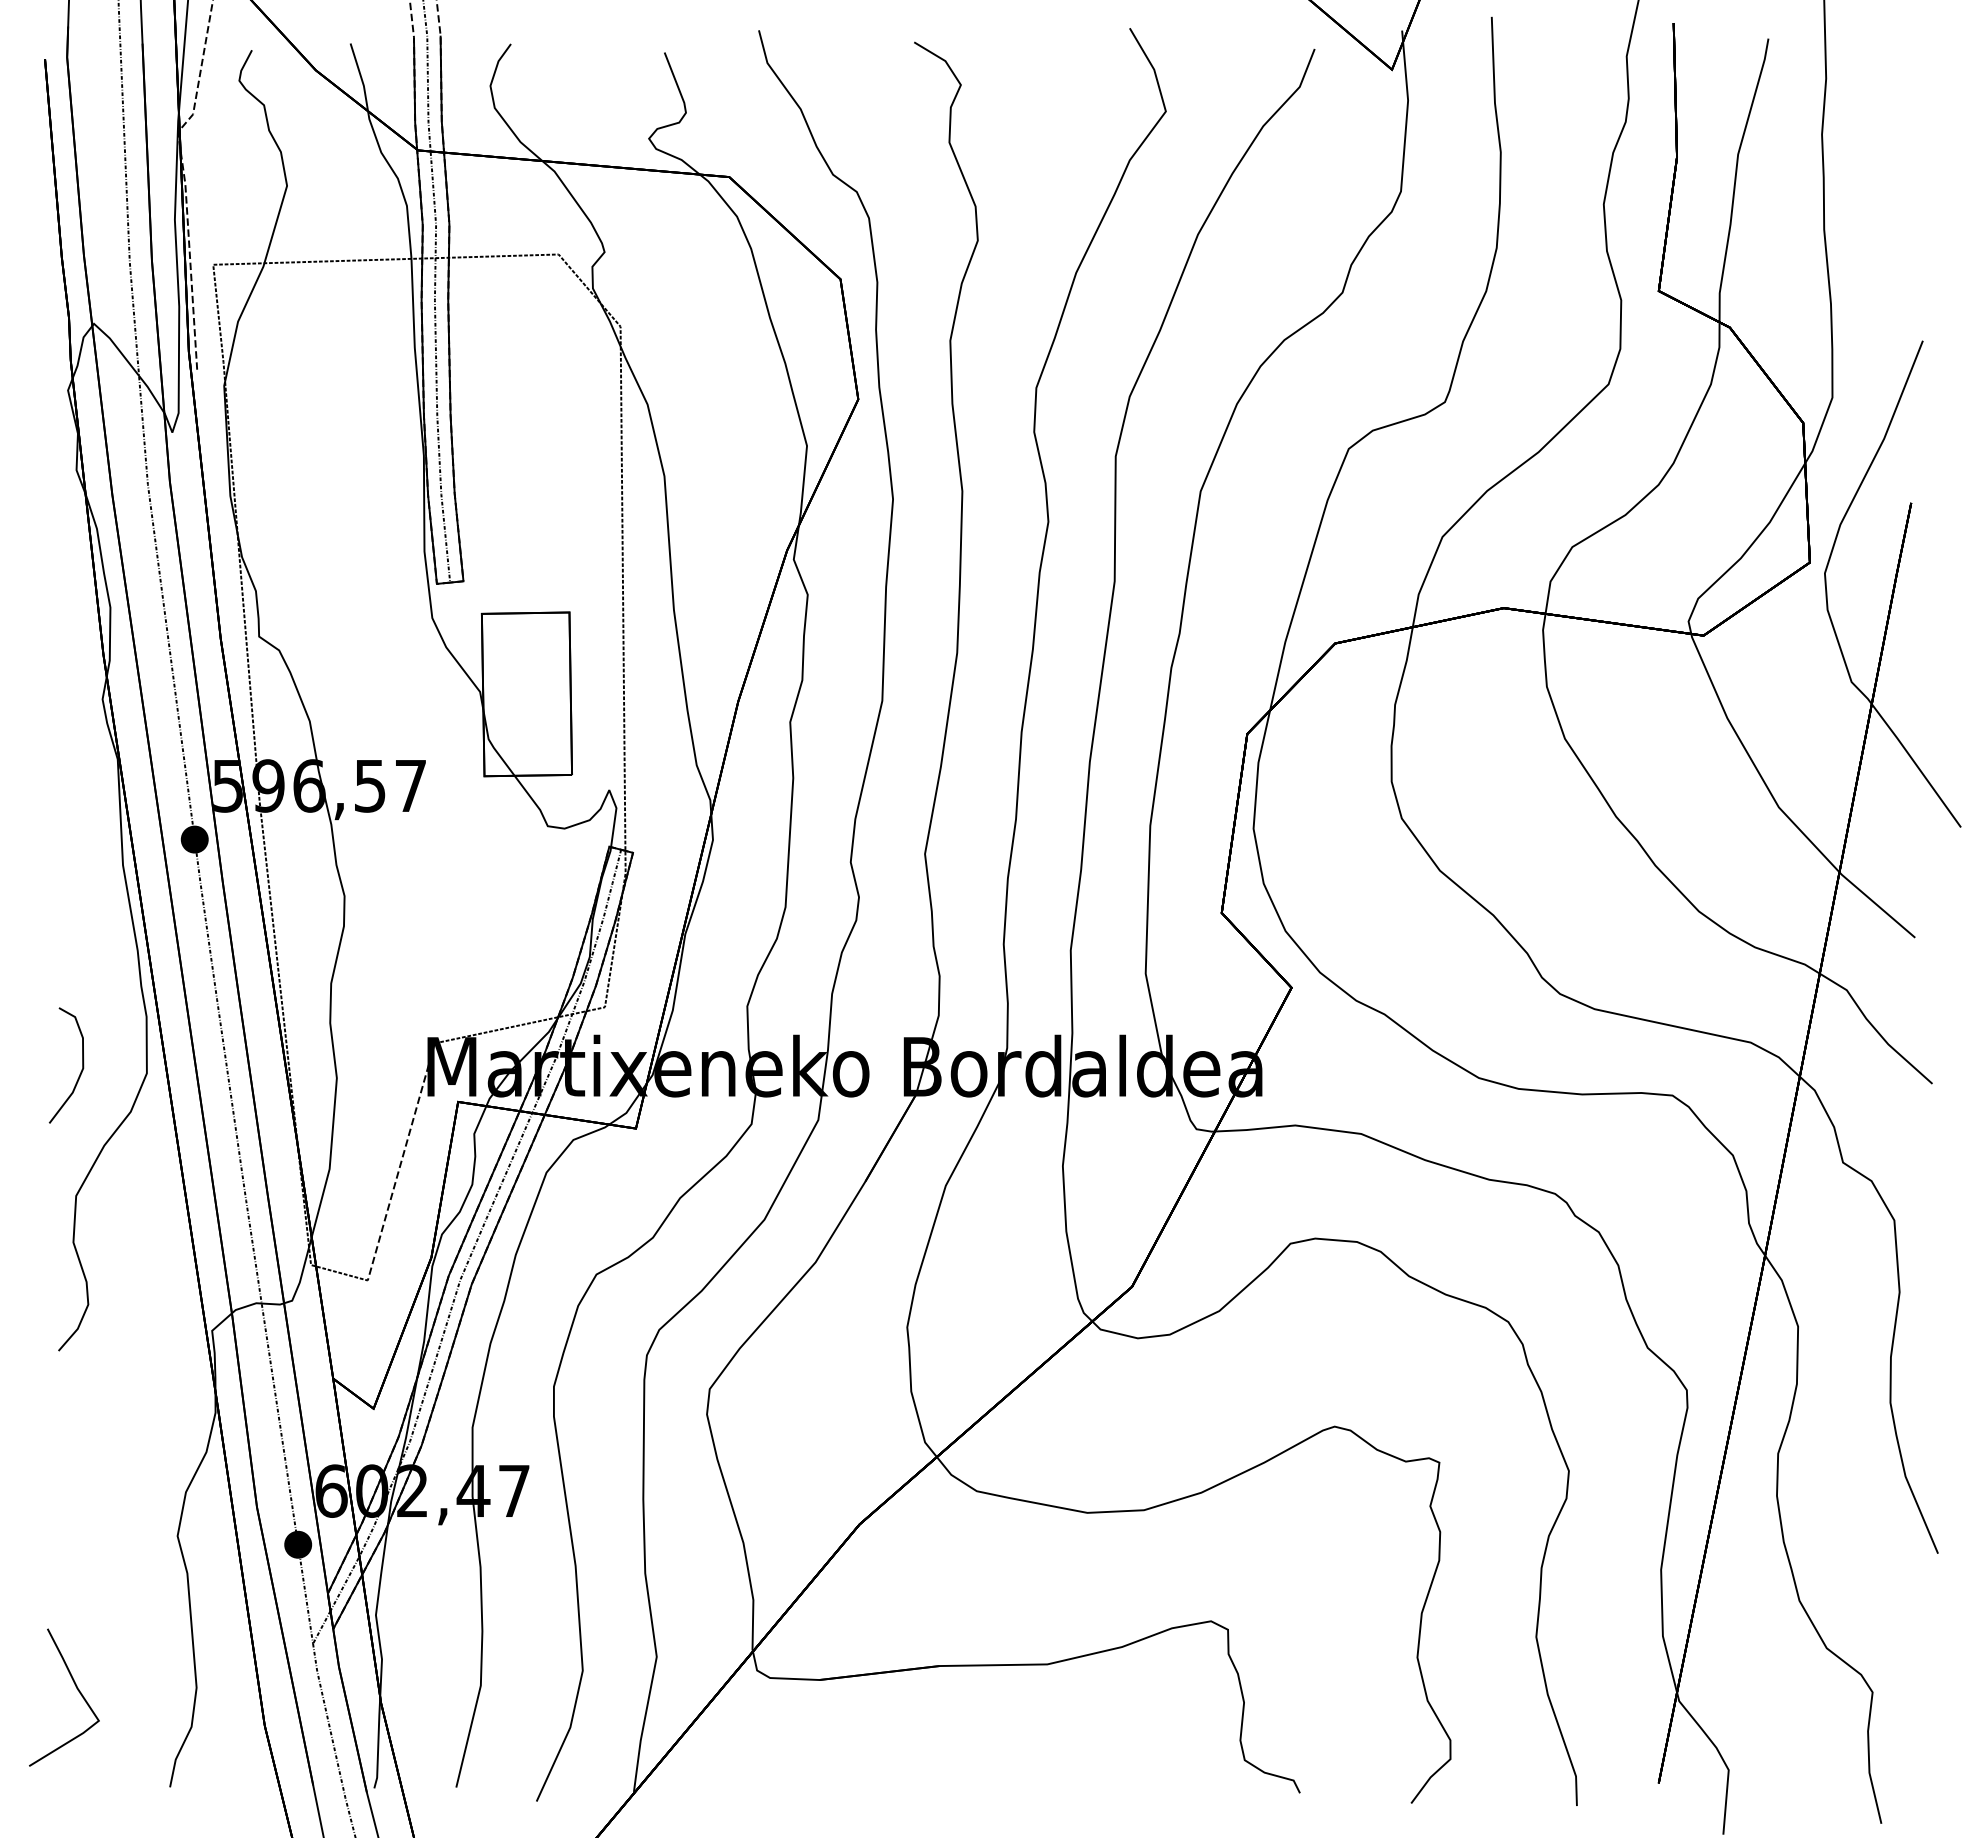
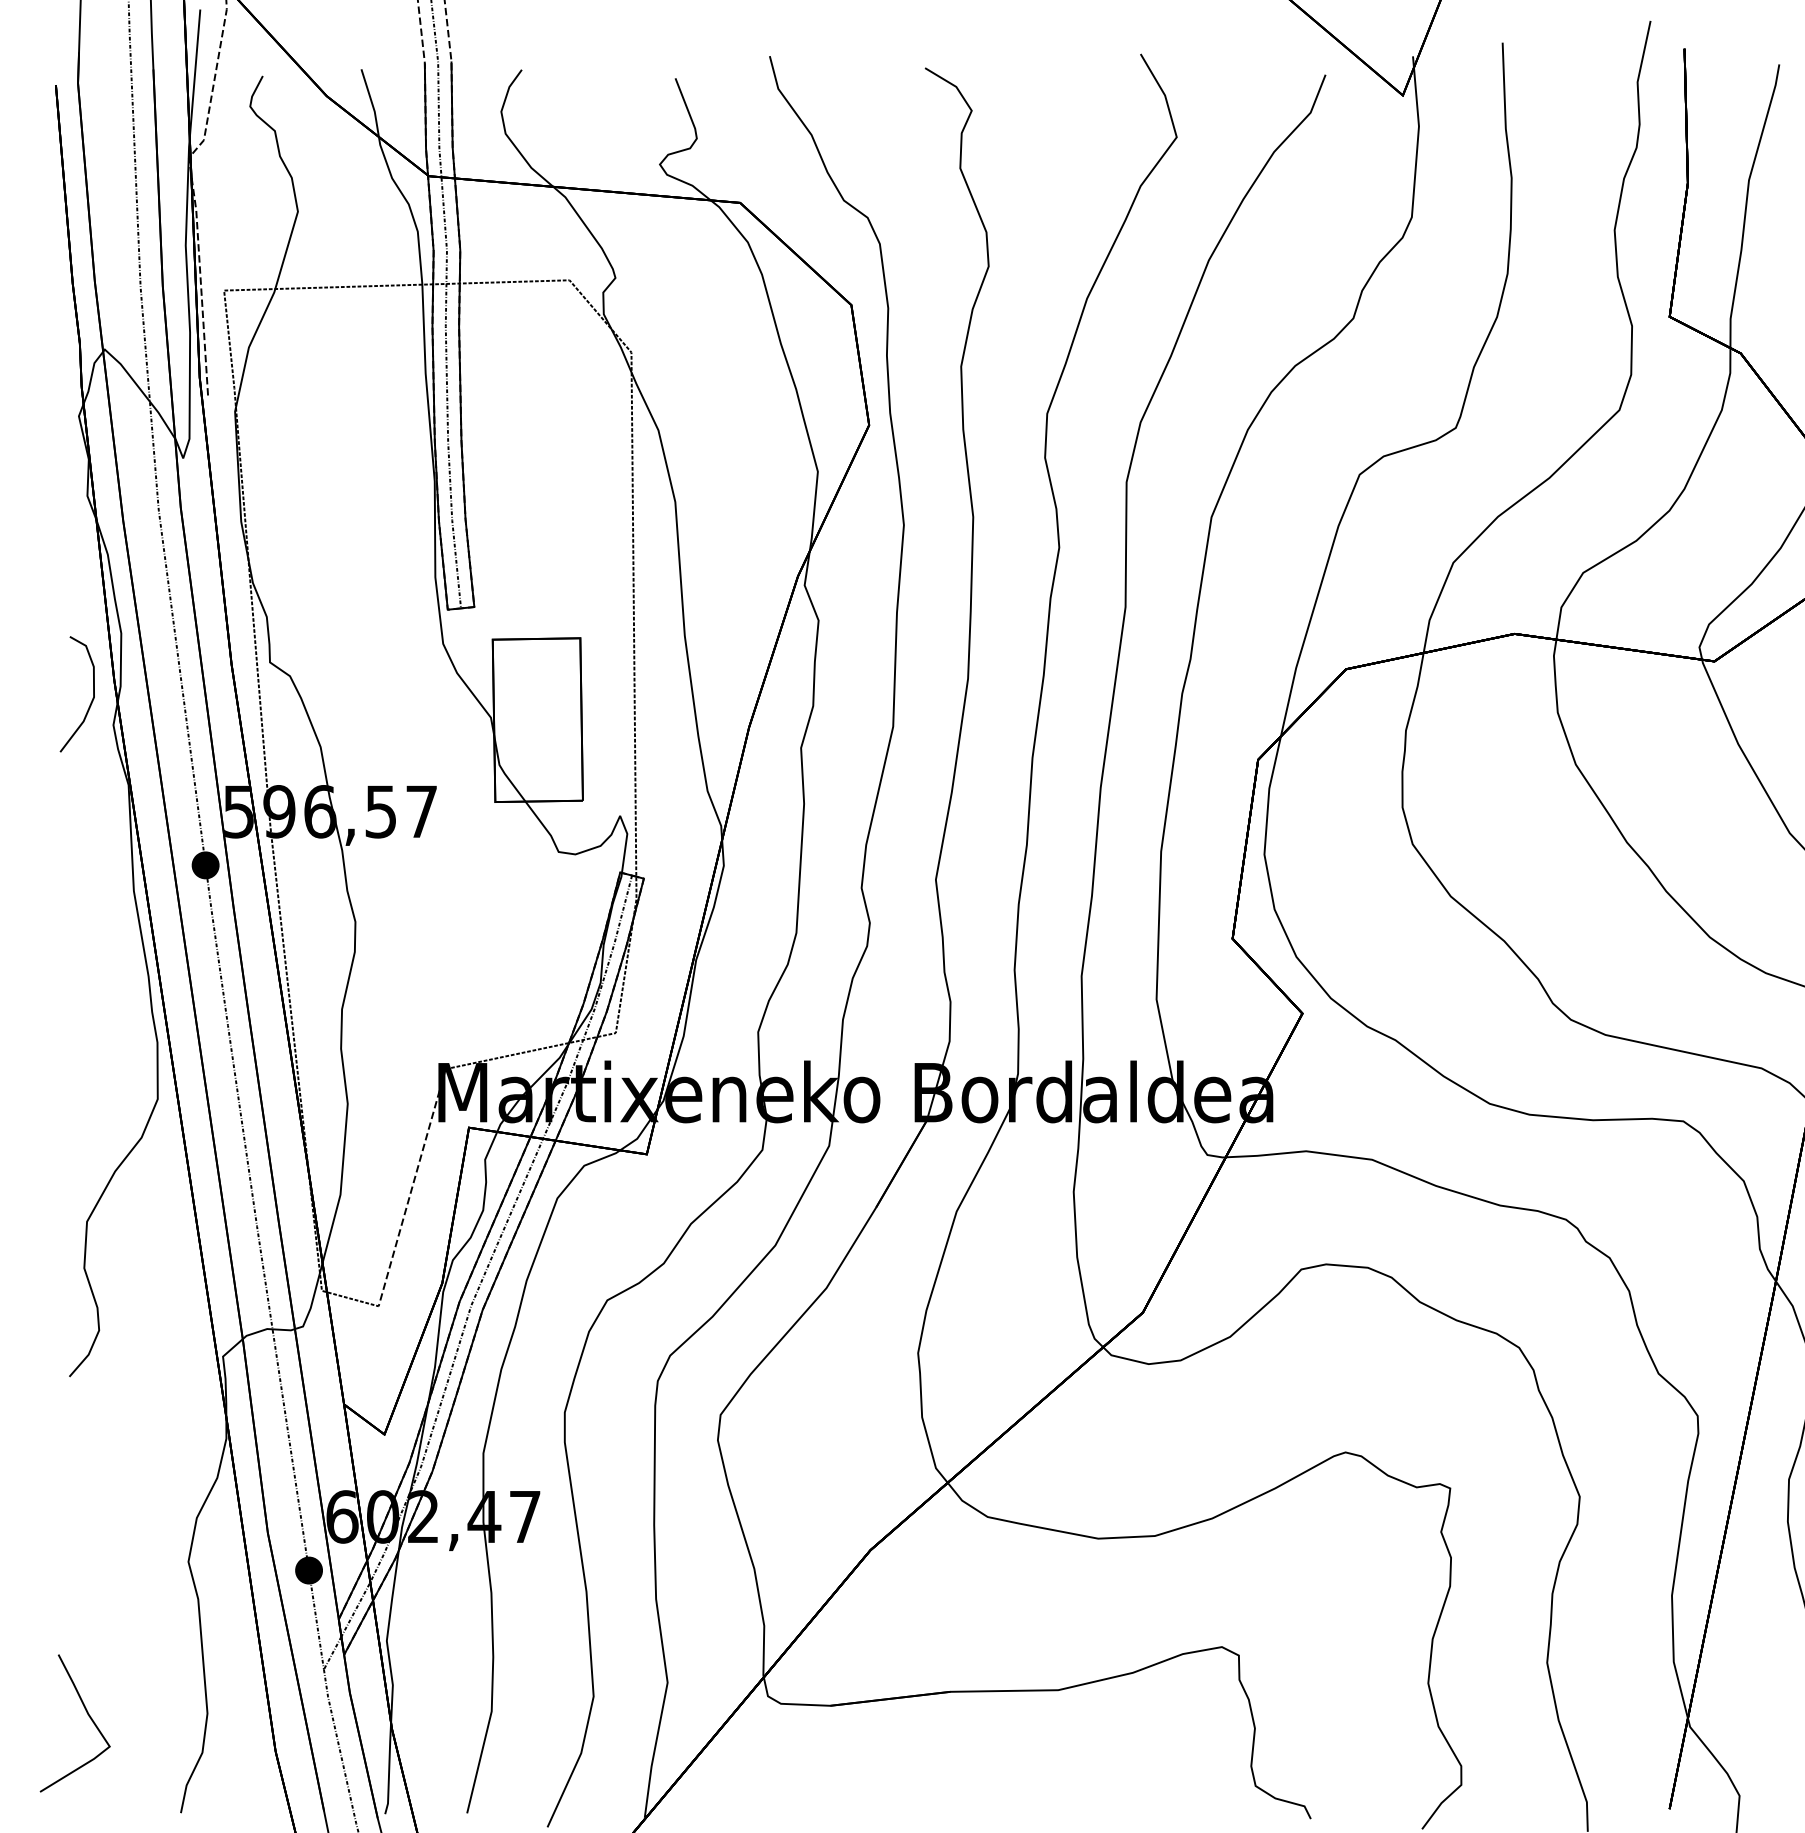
curve: (80, 1071) -> (91, 700), moved

